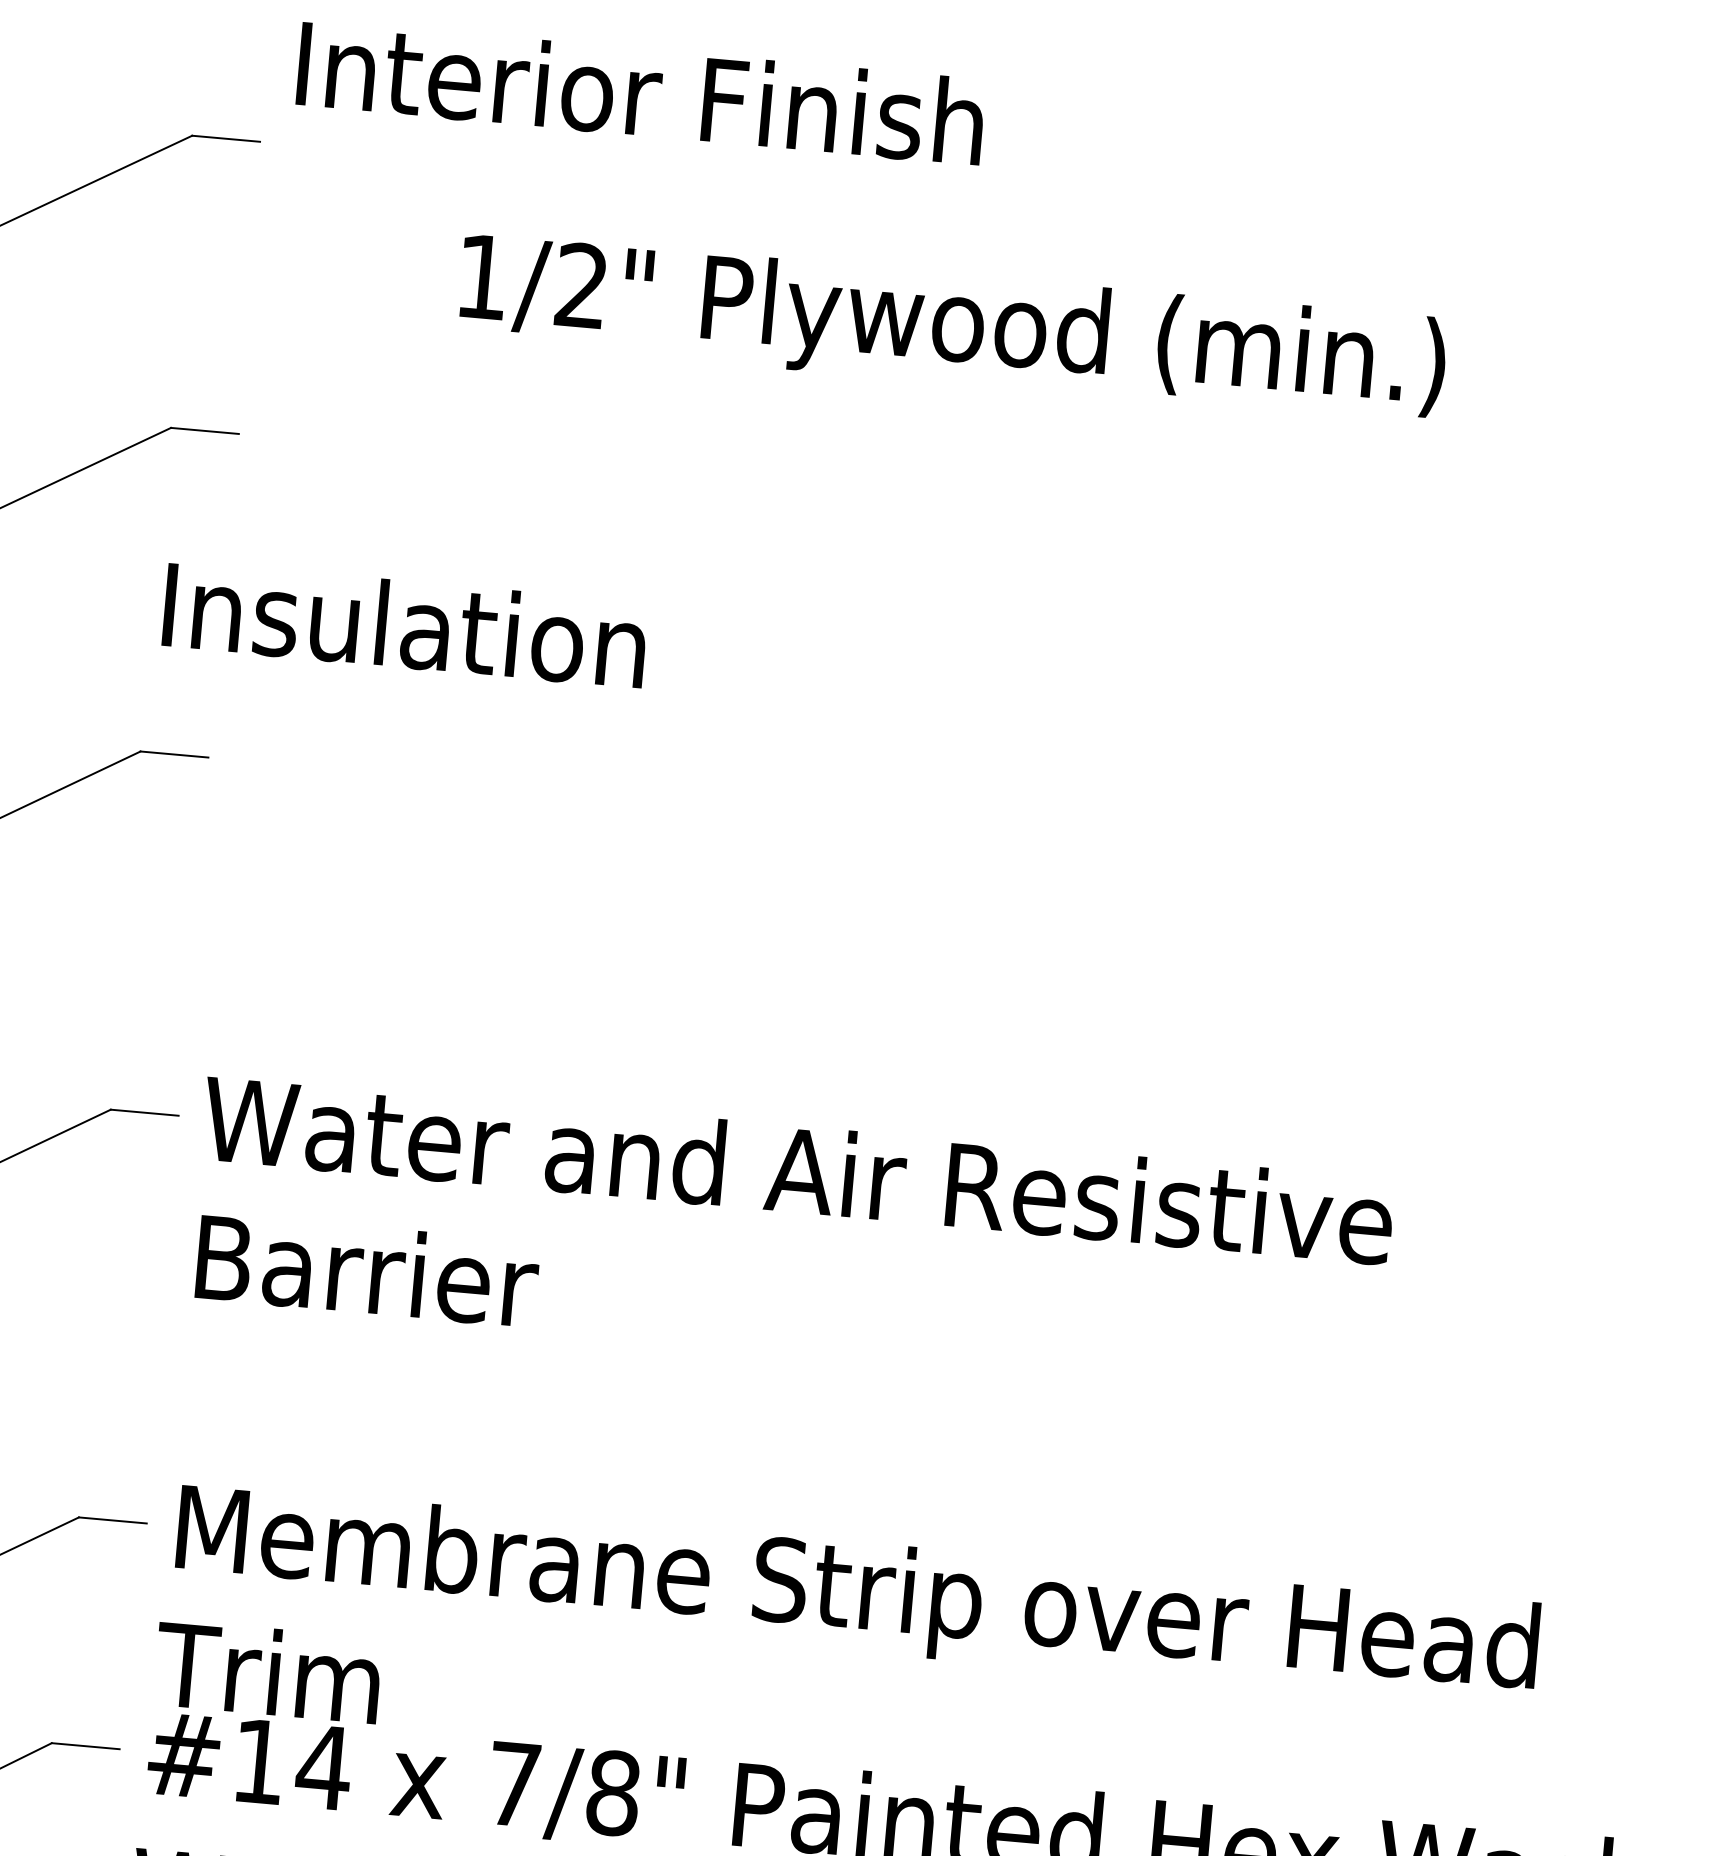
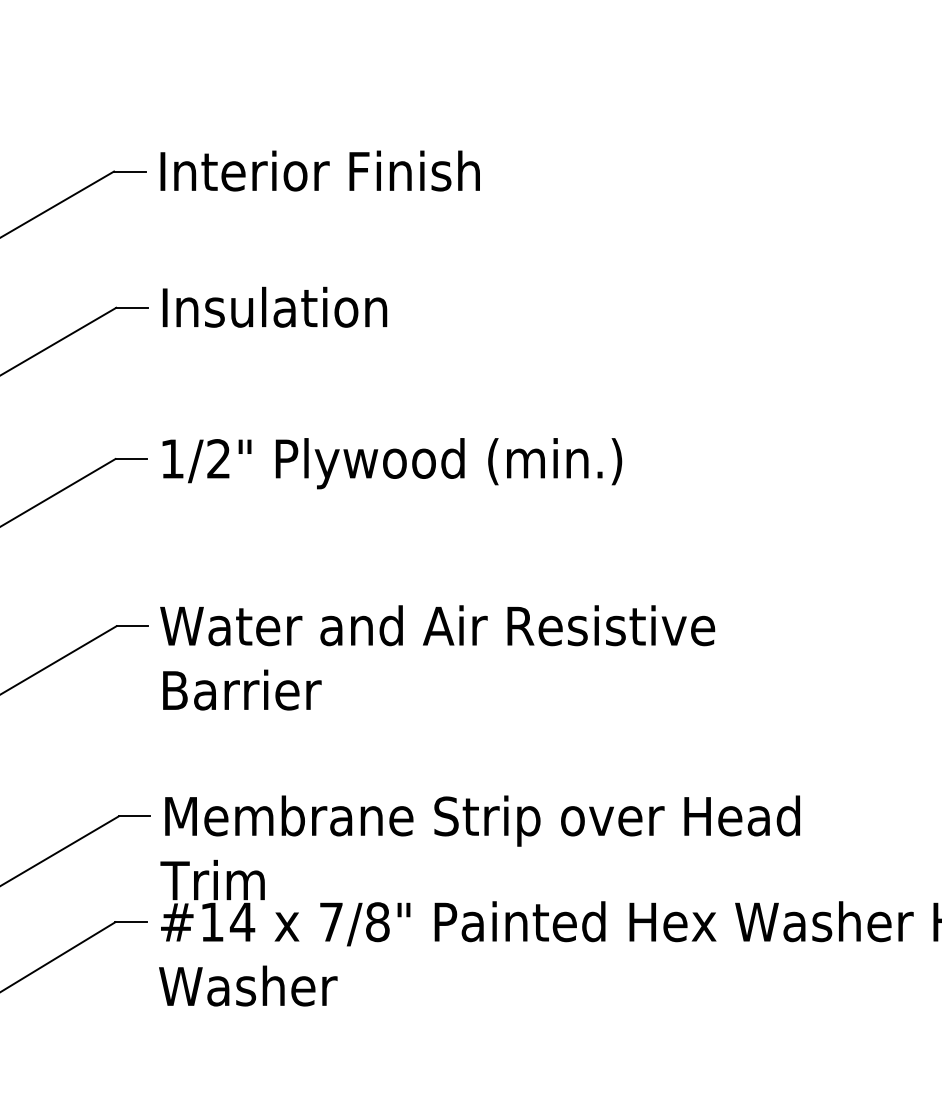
text: (639, 91) -> (319, 170), moved
text: (952, 328) -> (392, 463), moved
text: (404, 622) -> (274, 306), moved

